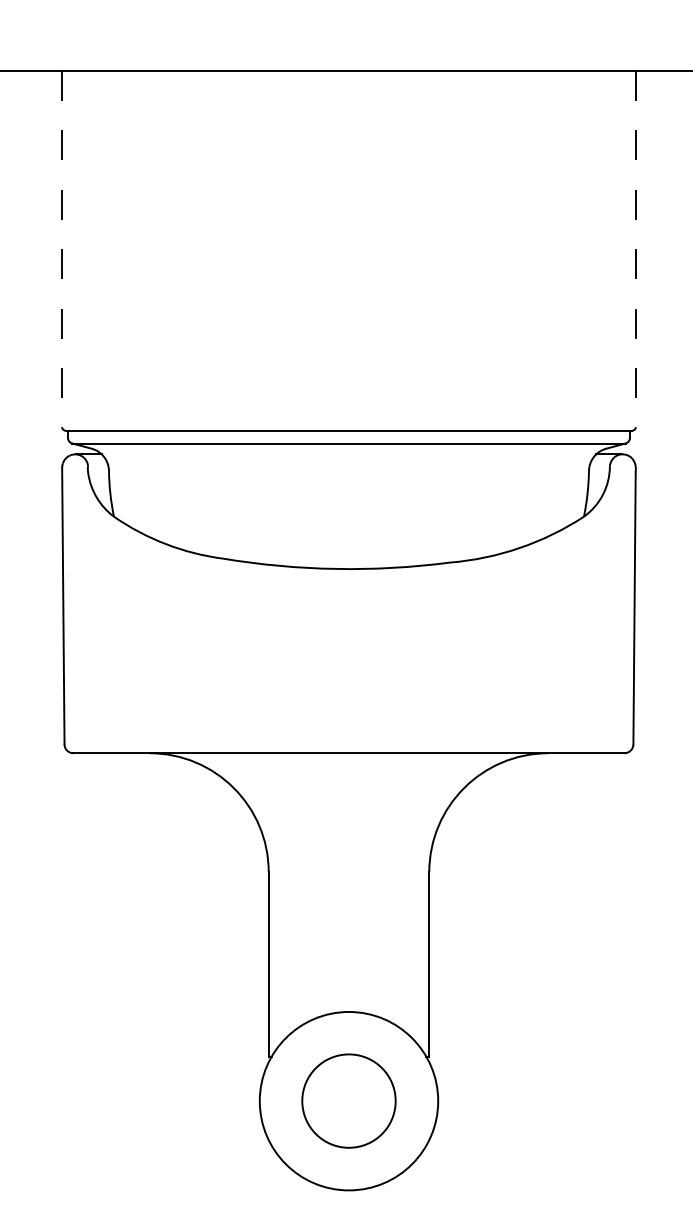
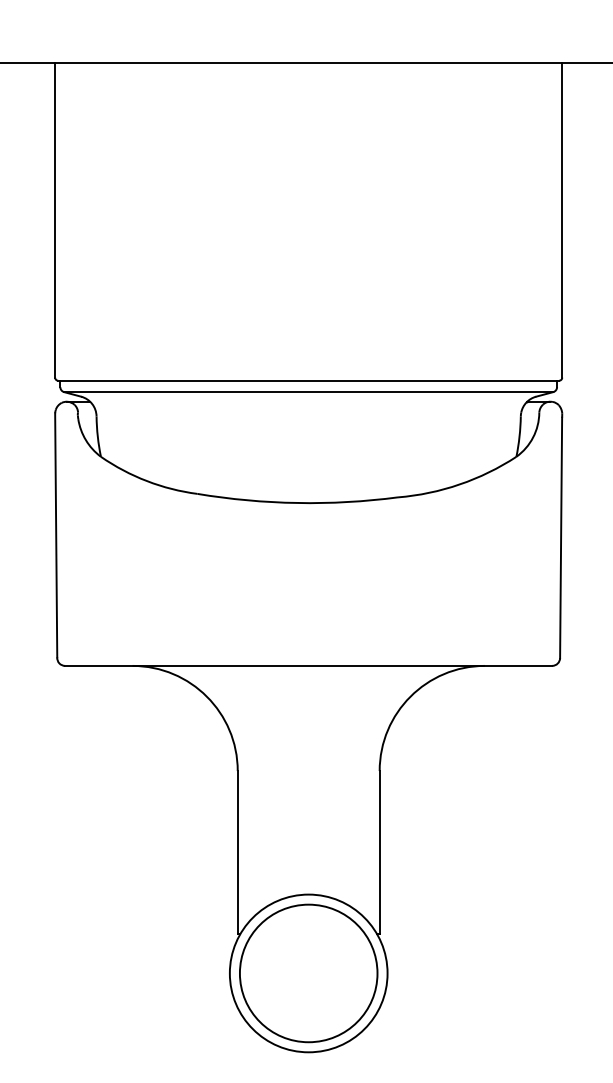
line: (62, 249) -> (55, 220), dashed -> solid
line: (635, 249) -> (561, 220), dashed -> solid
circle: (348, 1100) -> (308, 972), size x1.67

